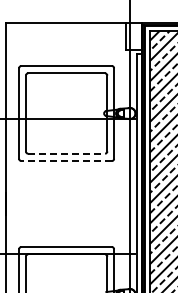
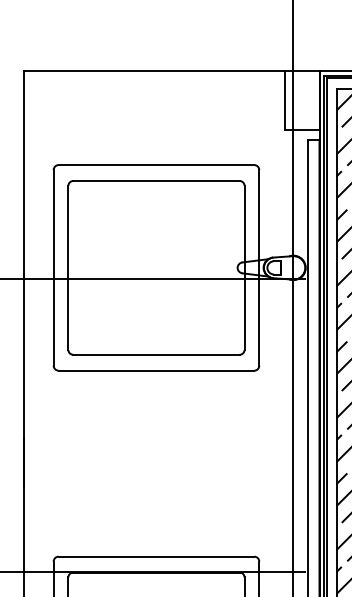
line: (67, 153) -> (158, 354), dashed -> solid
line: (66, 161) -> (156, 371), dashed -> solid

